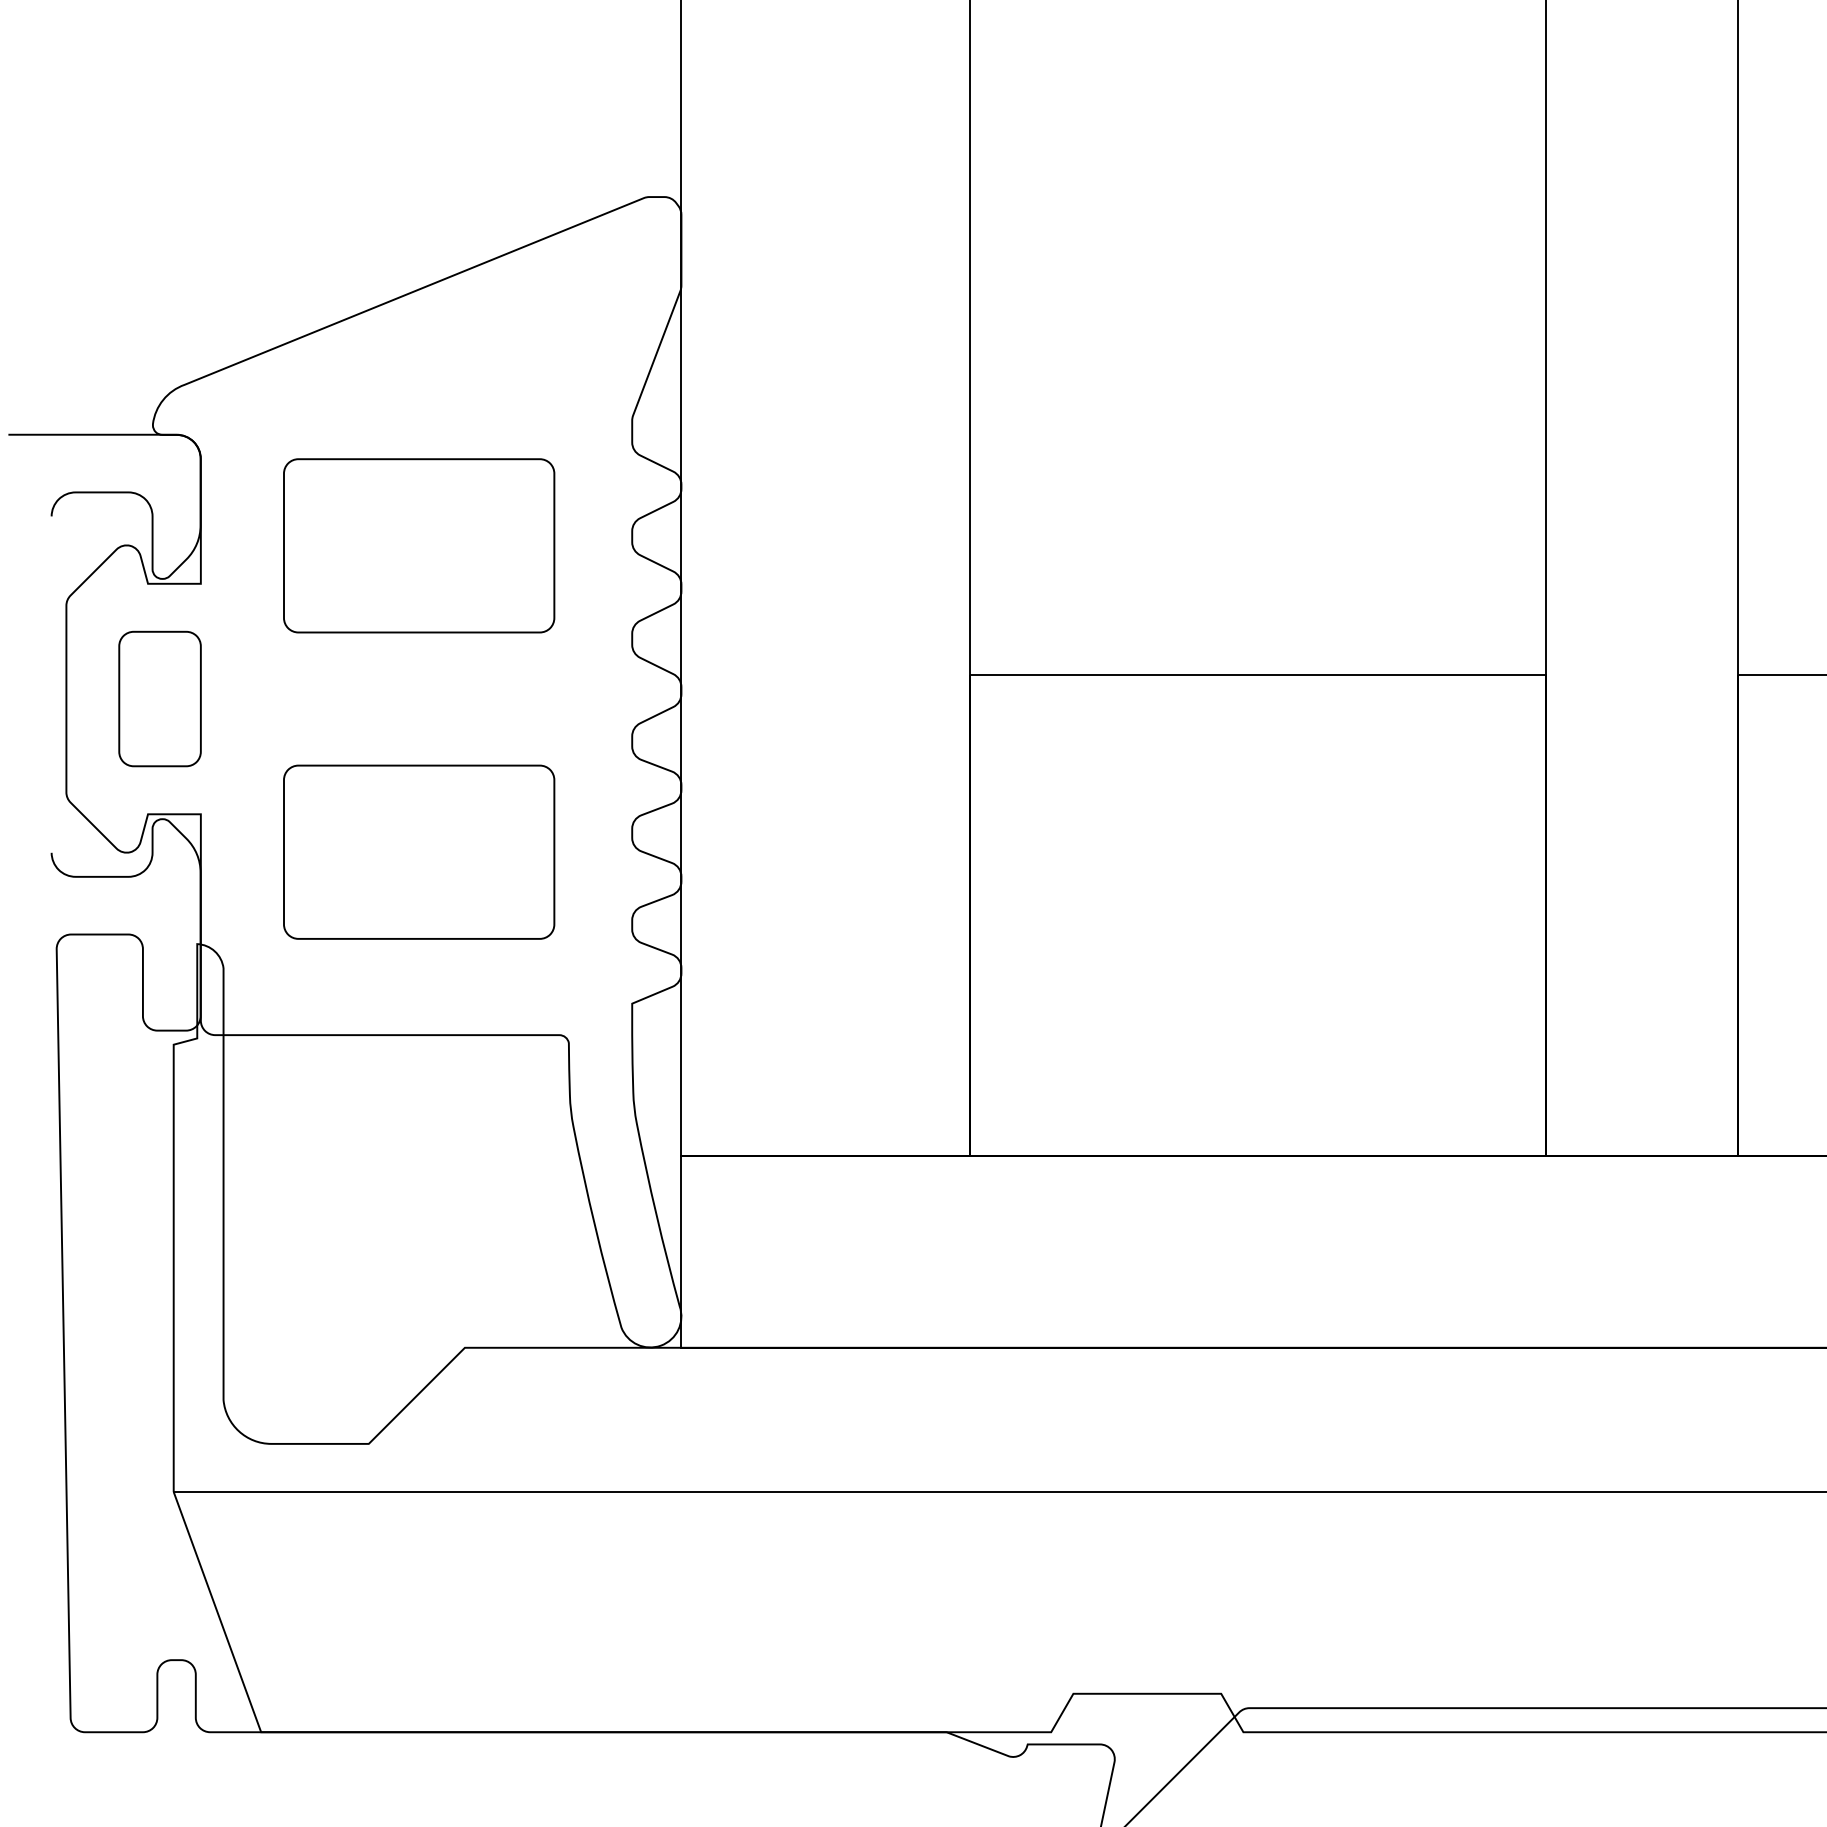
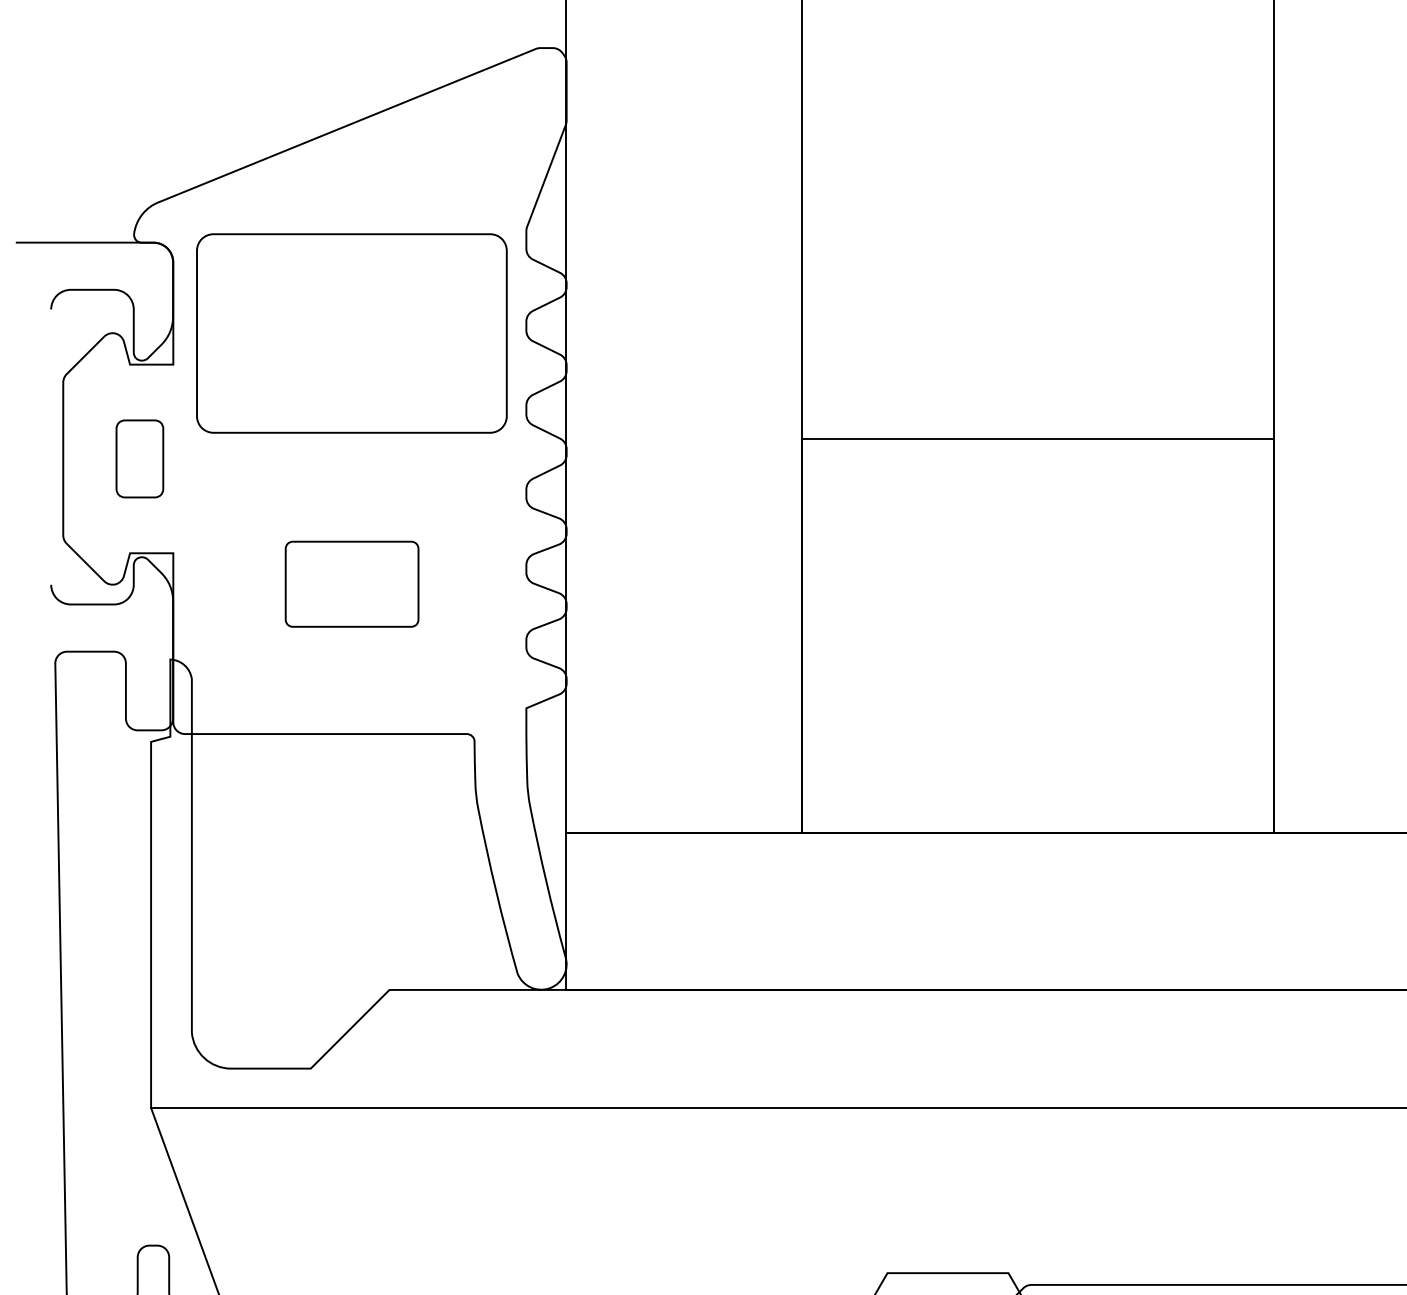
part: (419, 545) -> (352, 333), size x1.4
part: (159, 698) -> (139, 458), size x0.7
part: (419, 851) -> (352, 583), size x0.6

